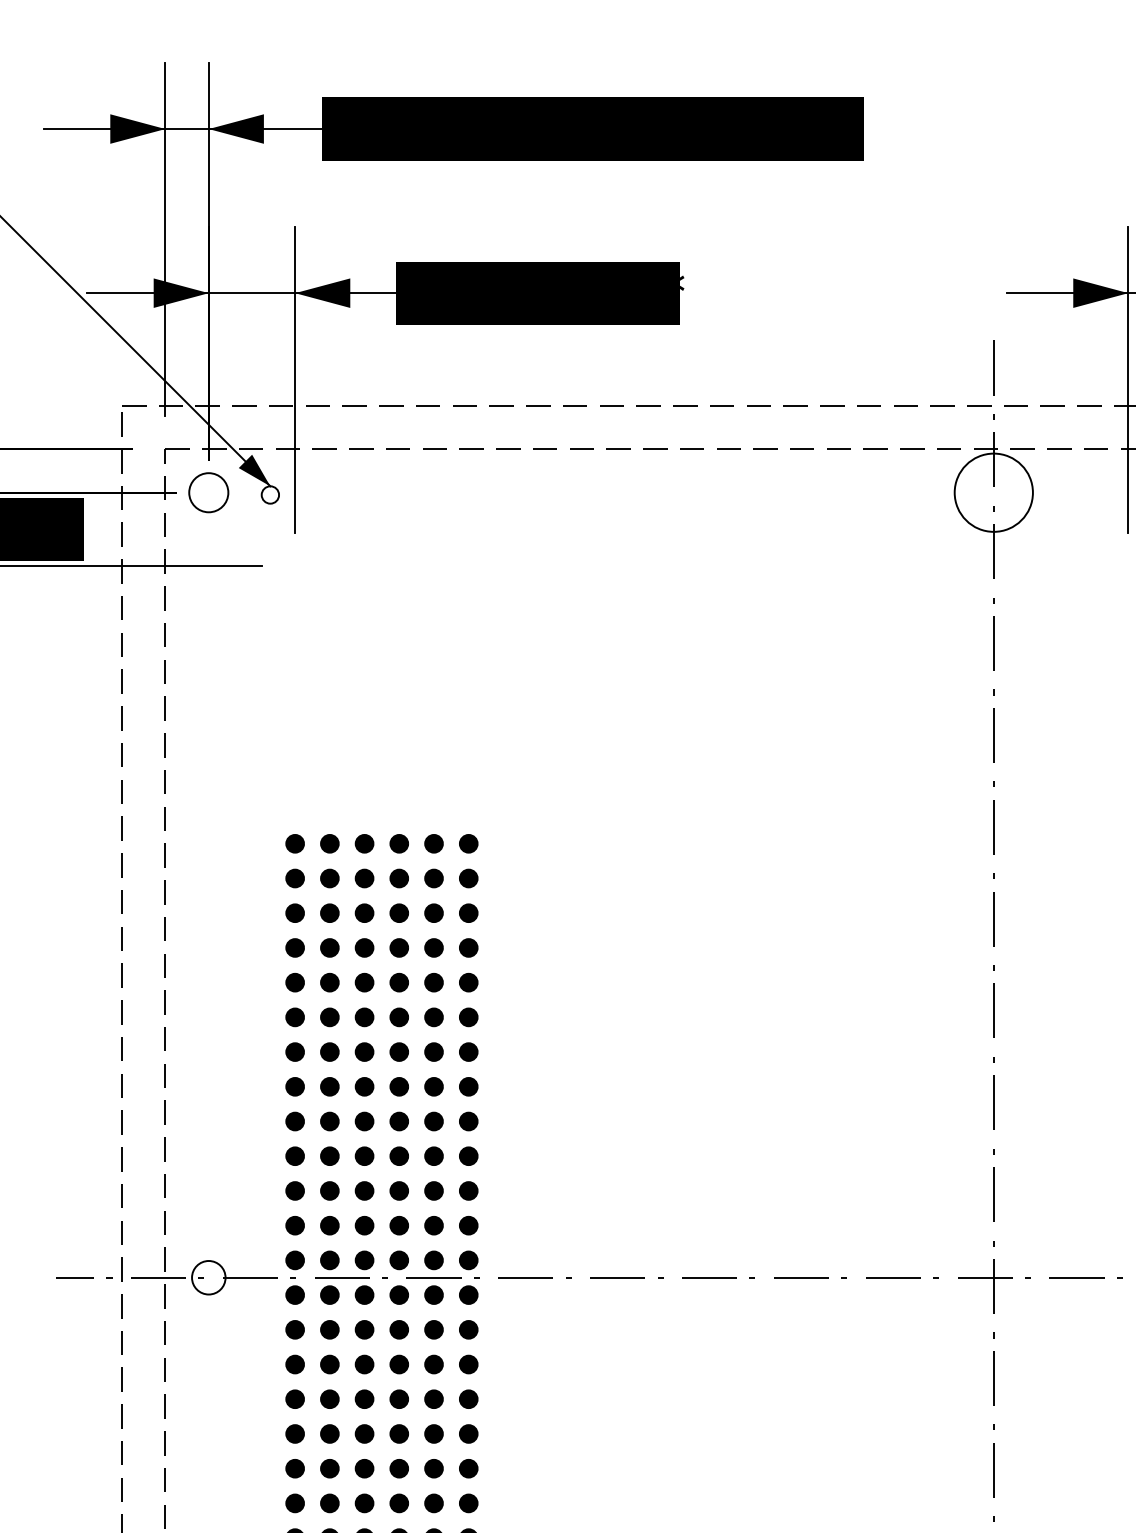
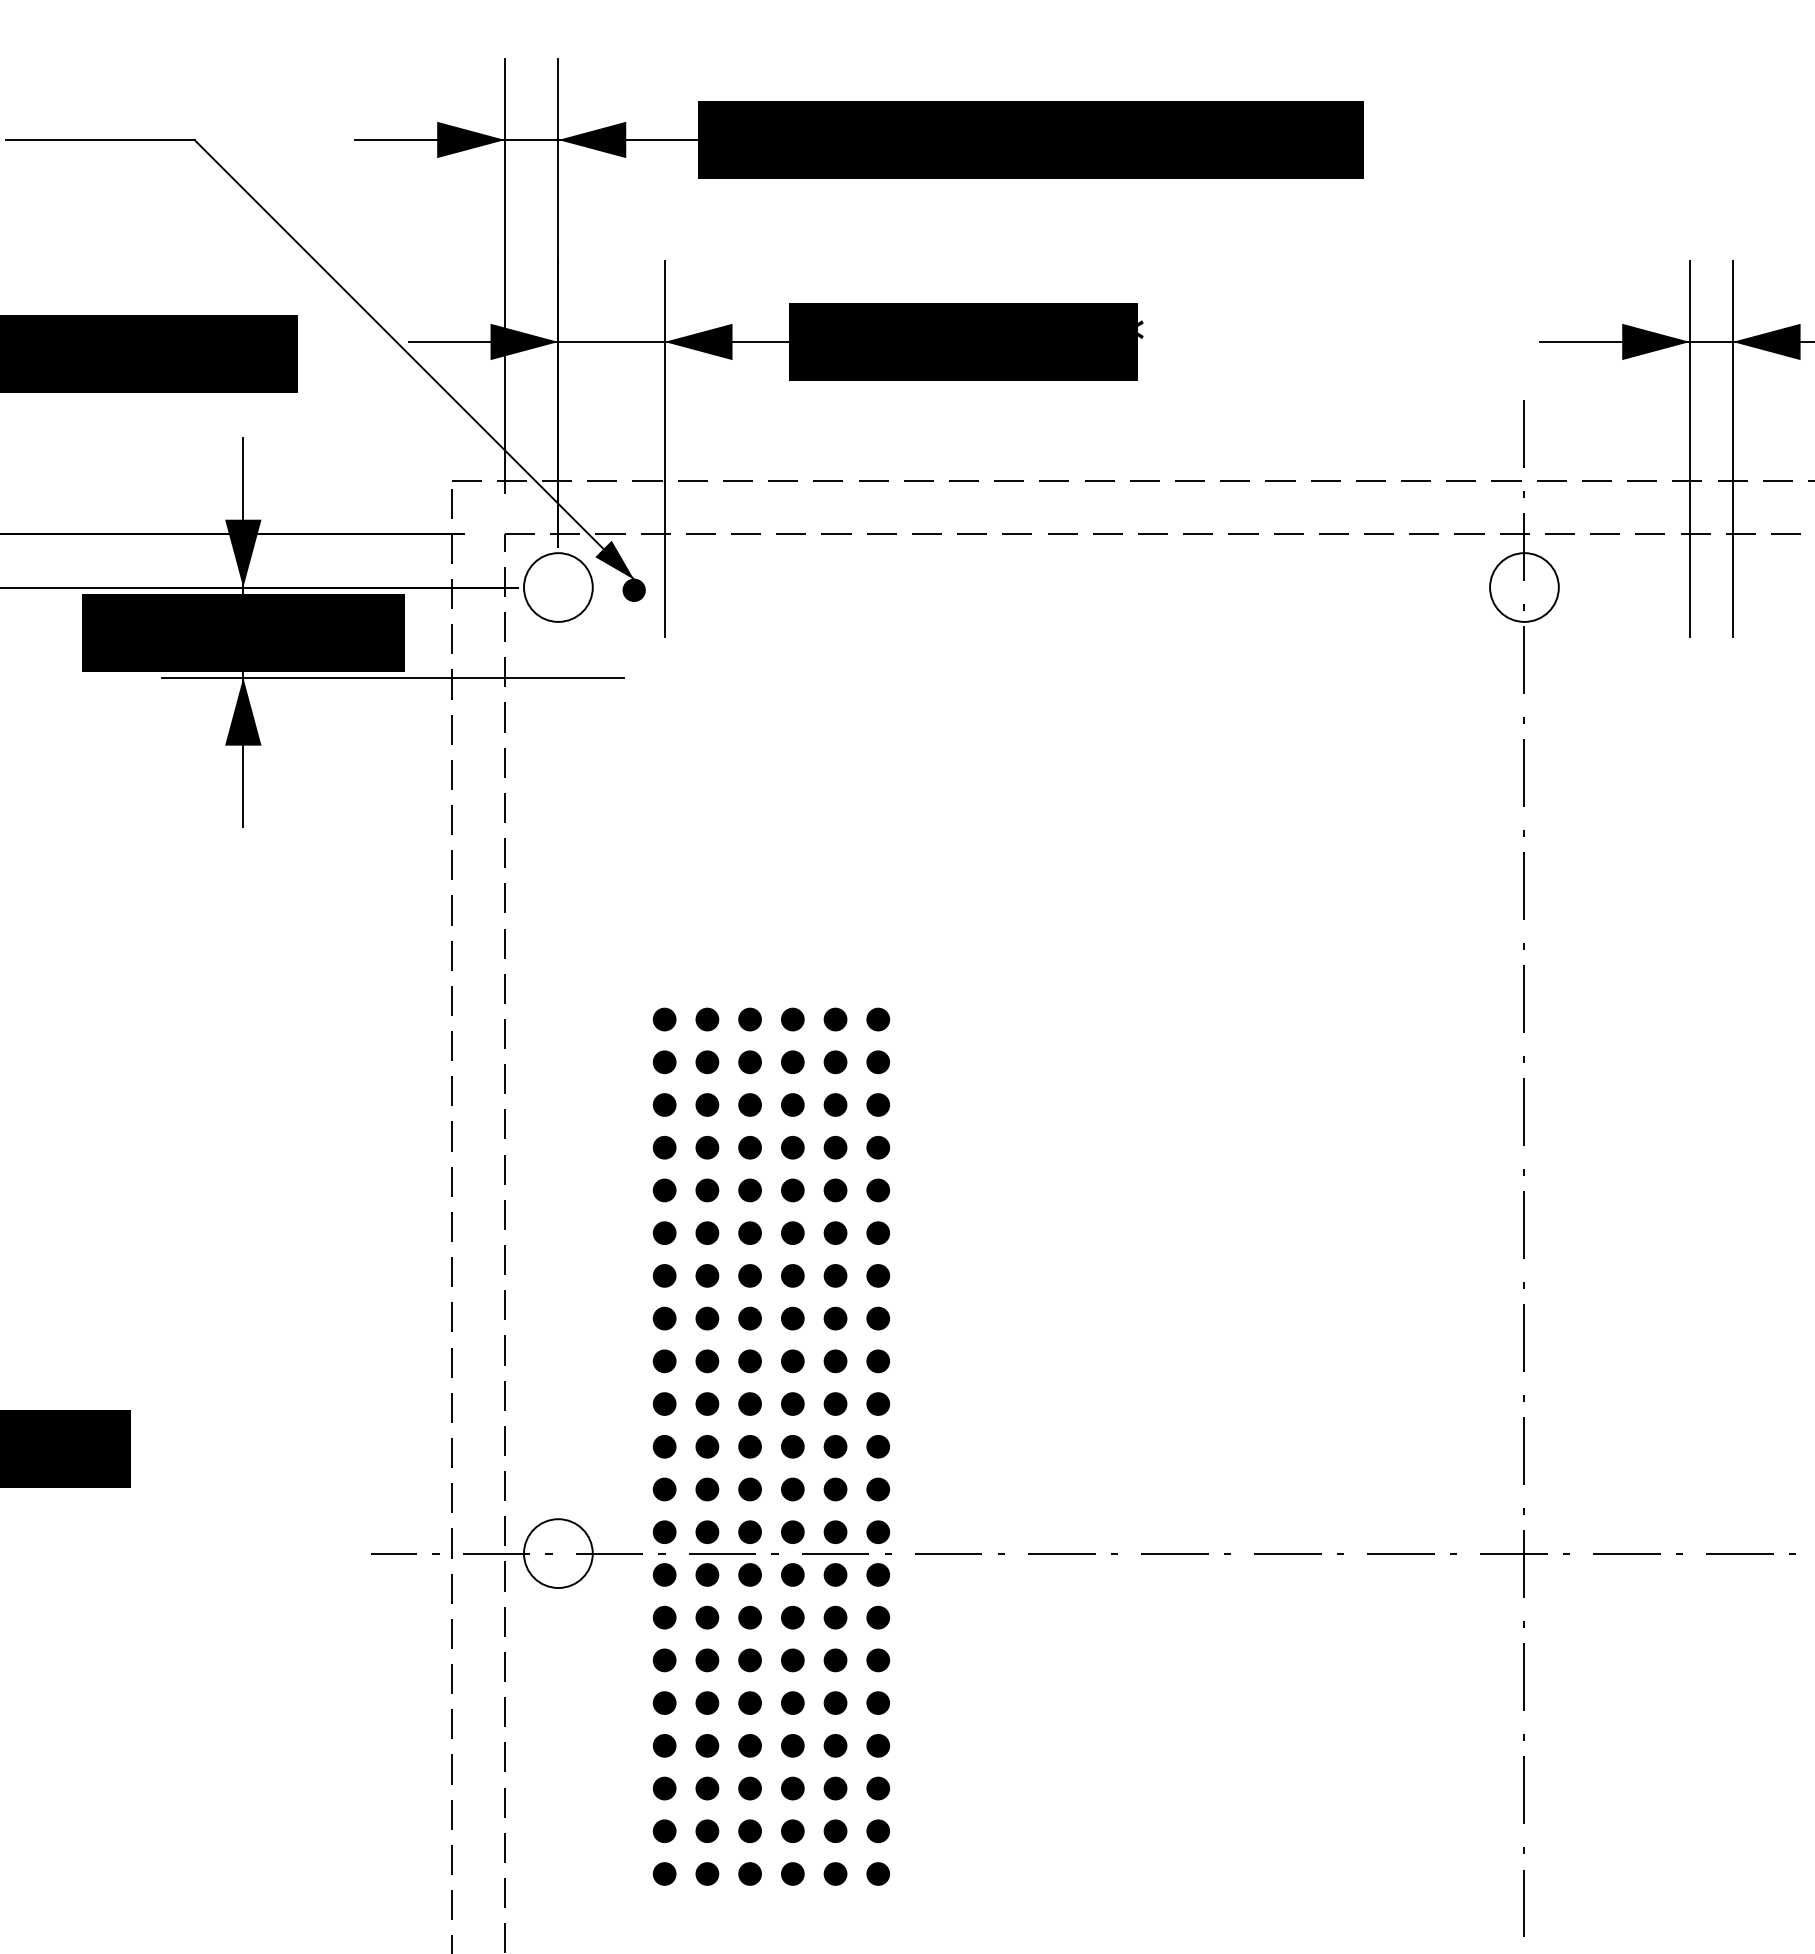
circle: (208, 492) -> (558, 587), size x1.43
circle: (993, 492) -> (1524, 587), size x0.71
fill: (269, 495) -> (633, 590), added
circle: (208, 1277) -> (558, 1553), size x1.67

